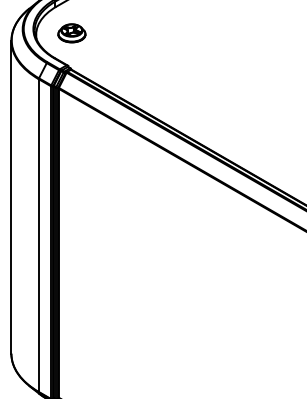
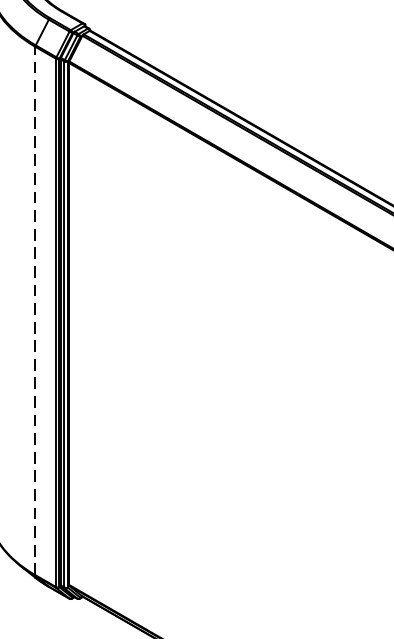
line: (38, 235) -> (34, 310), solid -> dashed

